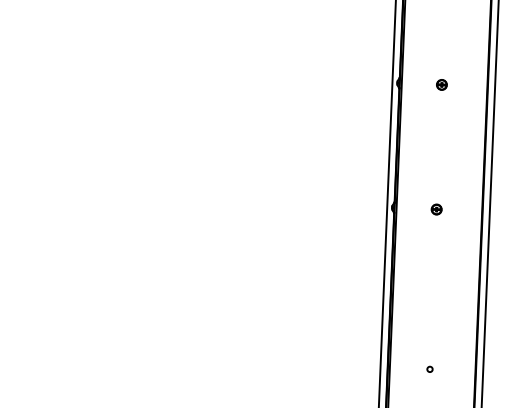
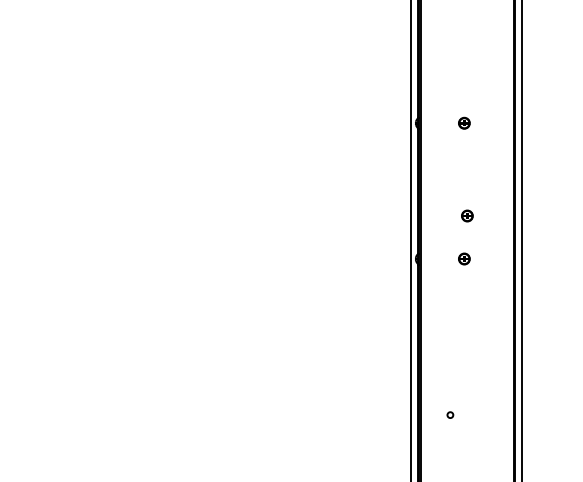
part: (441, 169) -> (467, 215), added
circle: (430, 368) -> (450, 414), moved

